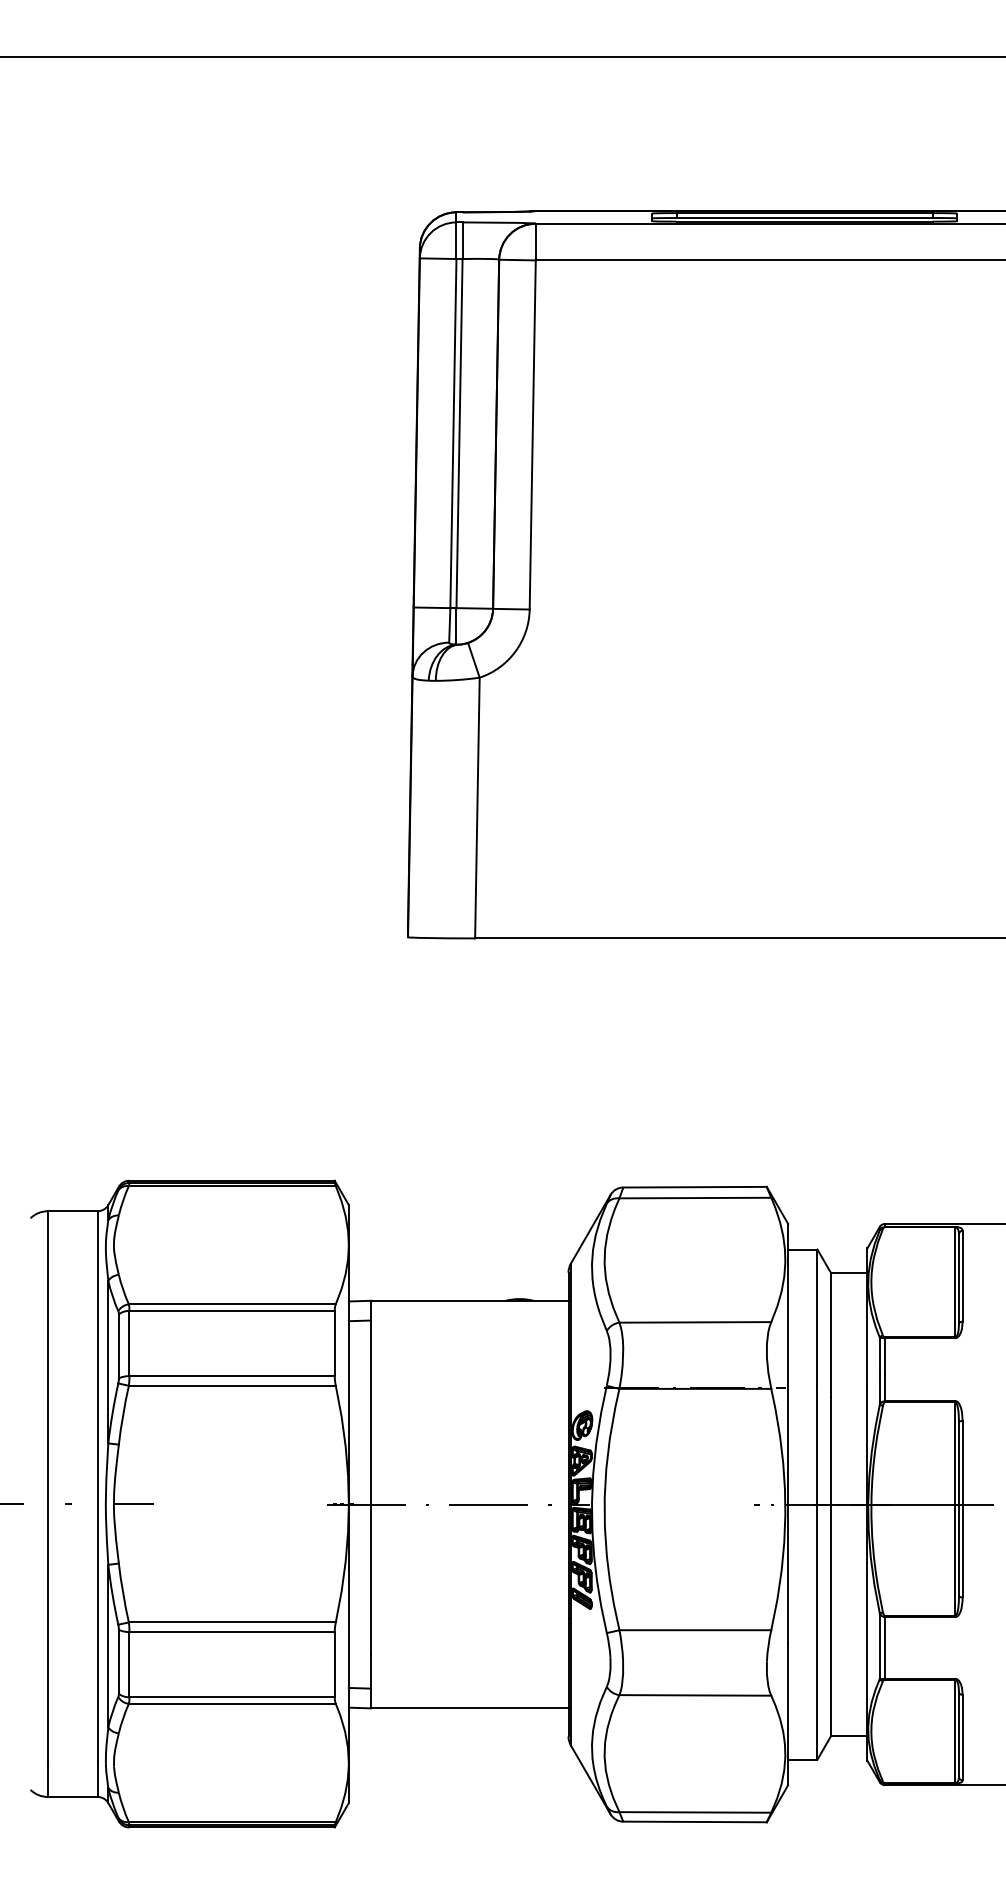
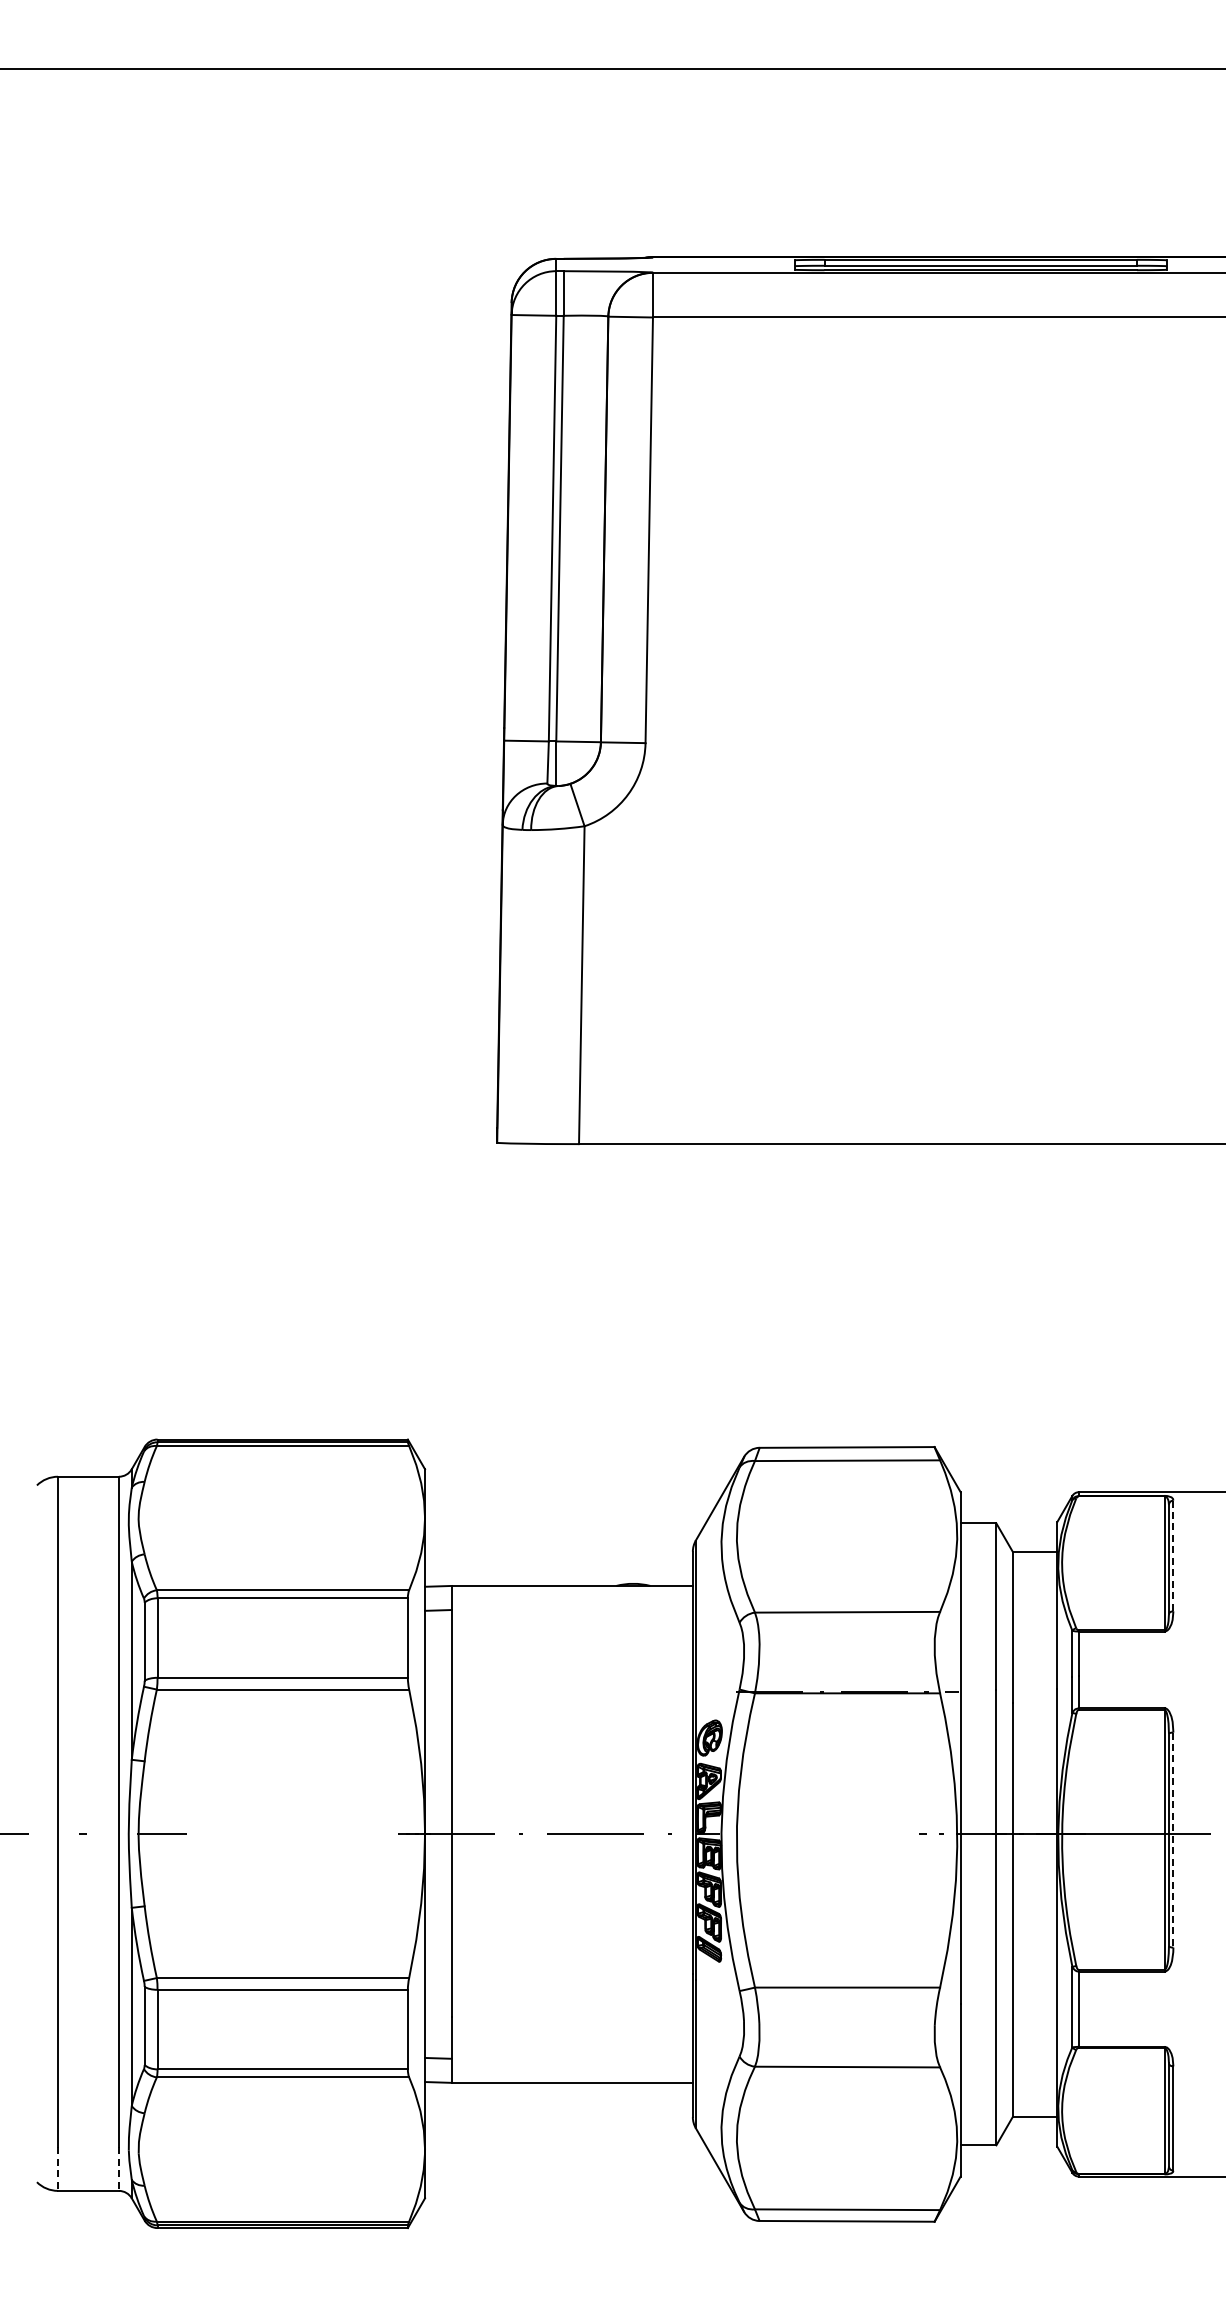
line: (962, 1276) -> (1173, 1556), solid -> dashed
line: (962, 1509) -> (1173, 1840), solid -> dashed
line: (48, 1779) -> (58, 2169), solid -> dashed
line: (97, 1779) -> (118, 2169), solid -> dashed

